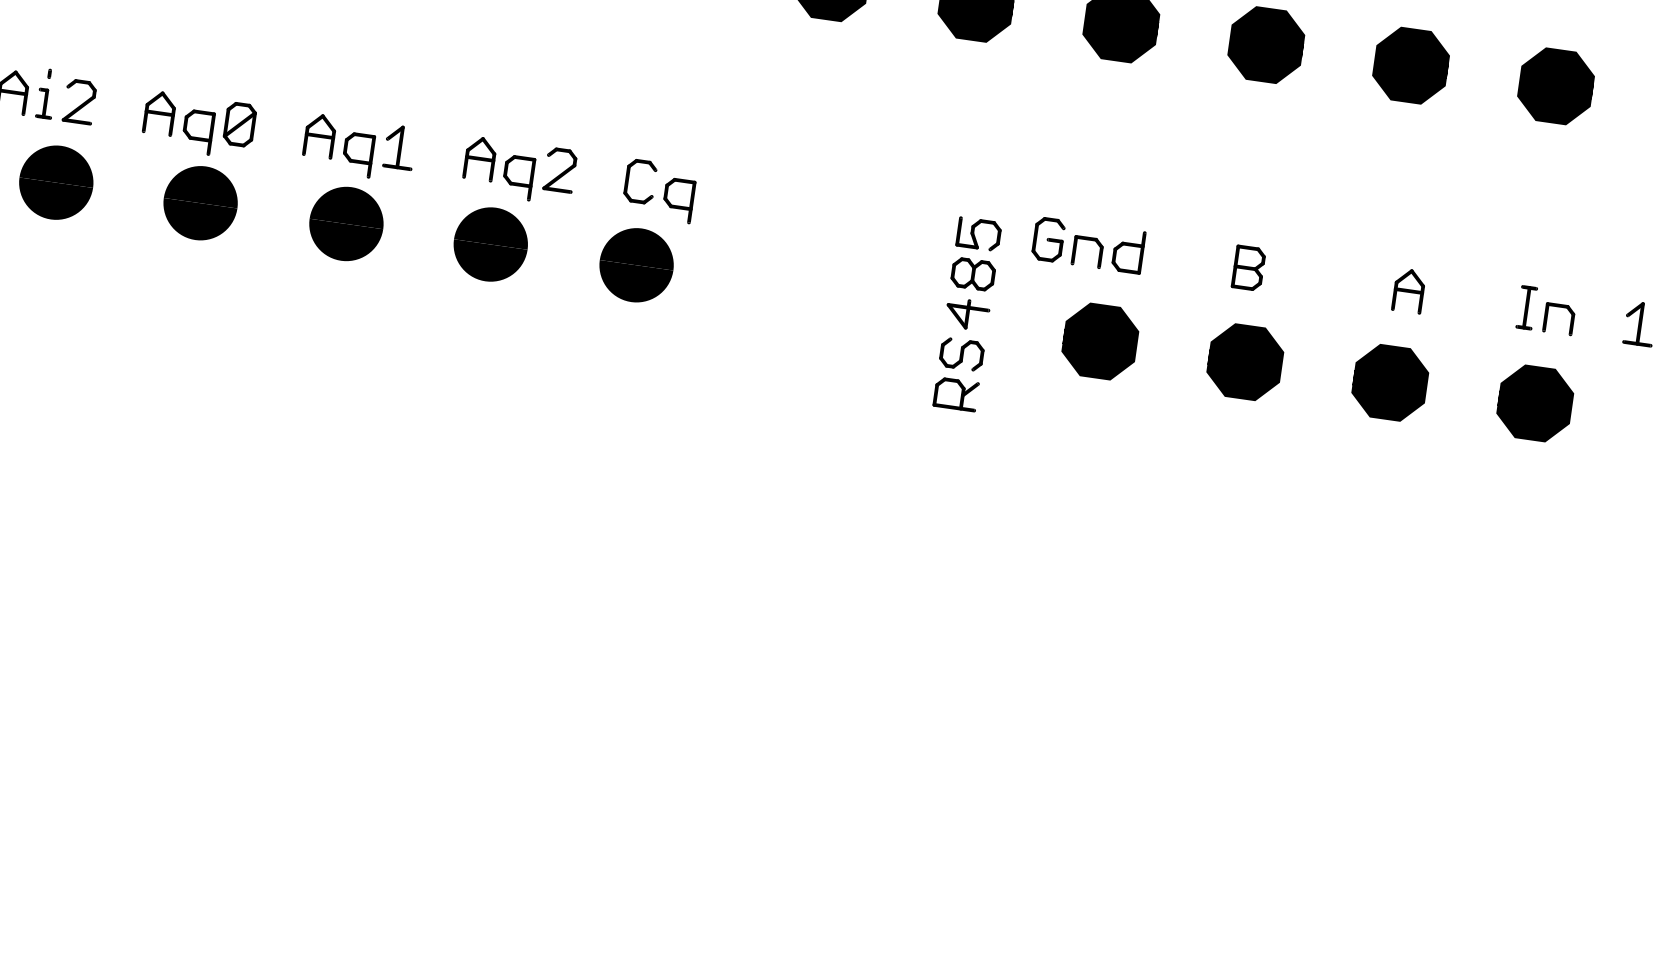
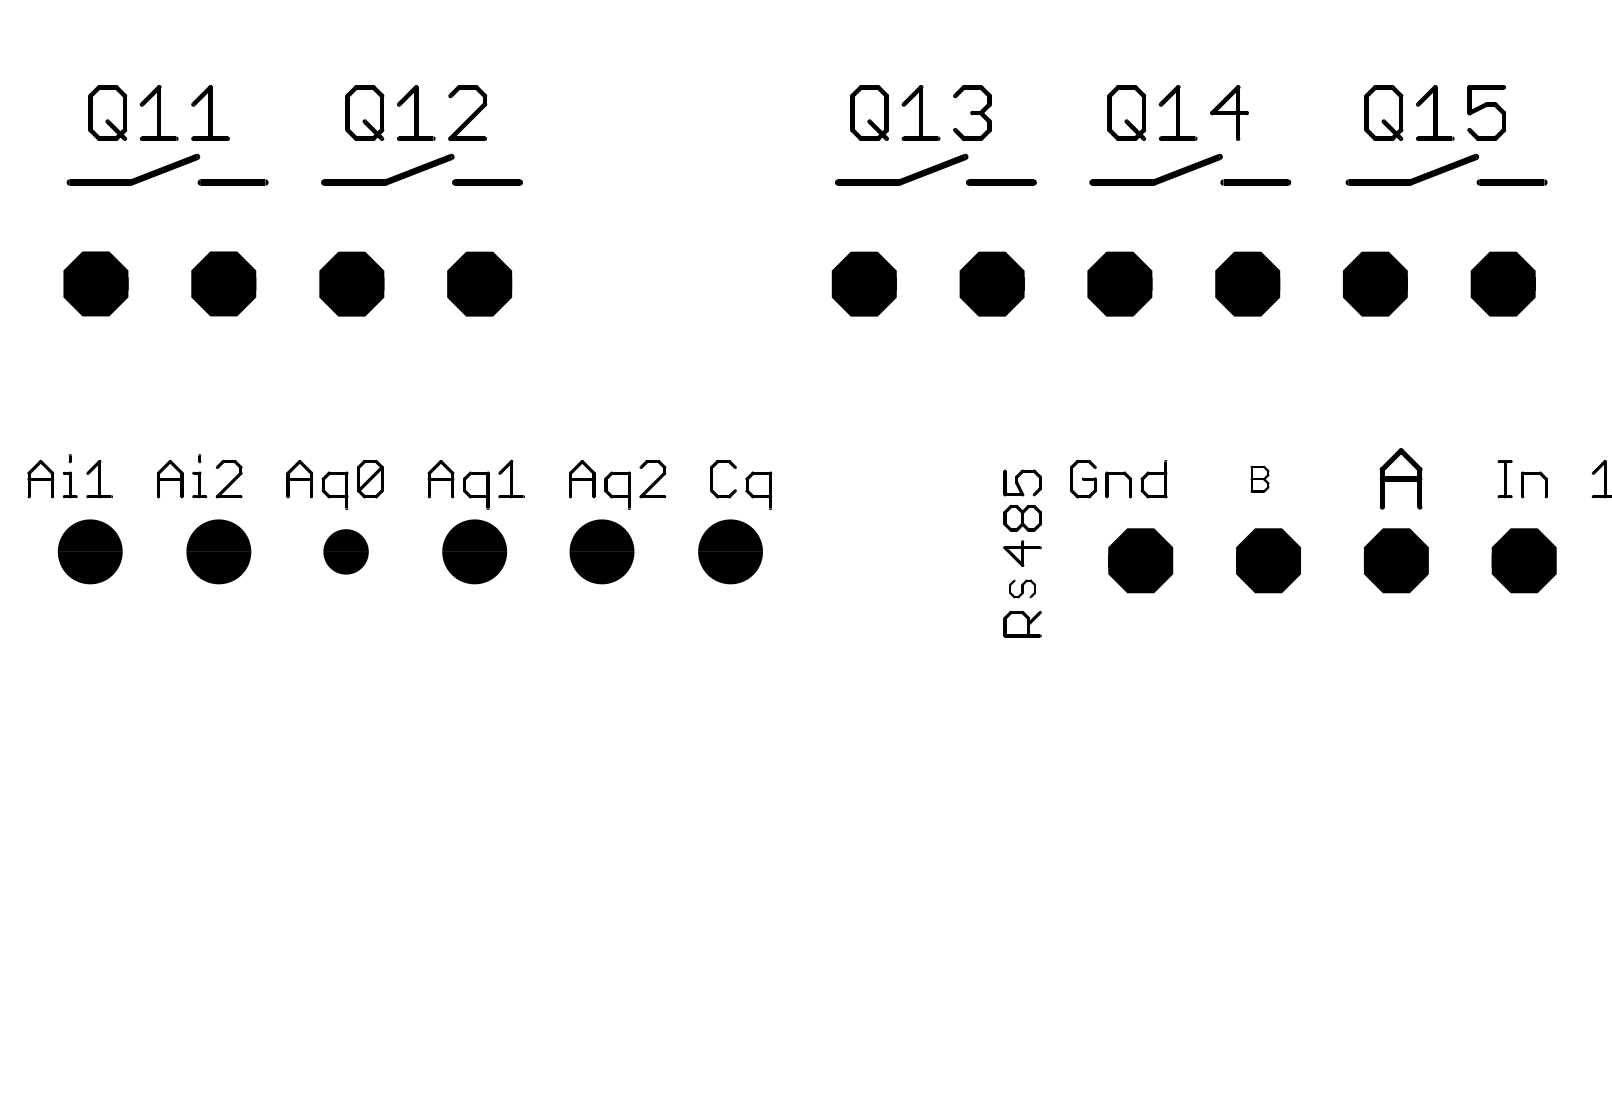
part: (199, 202) -> (345, 551), size x0.7
part: (1248, 268) -> (1259, 479), size x0.7
part: (1409, 291) -> (1401, 479), size x1.6
part: (961, 353) -> (1022, 588), size x0.7

